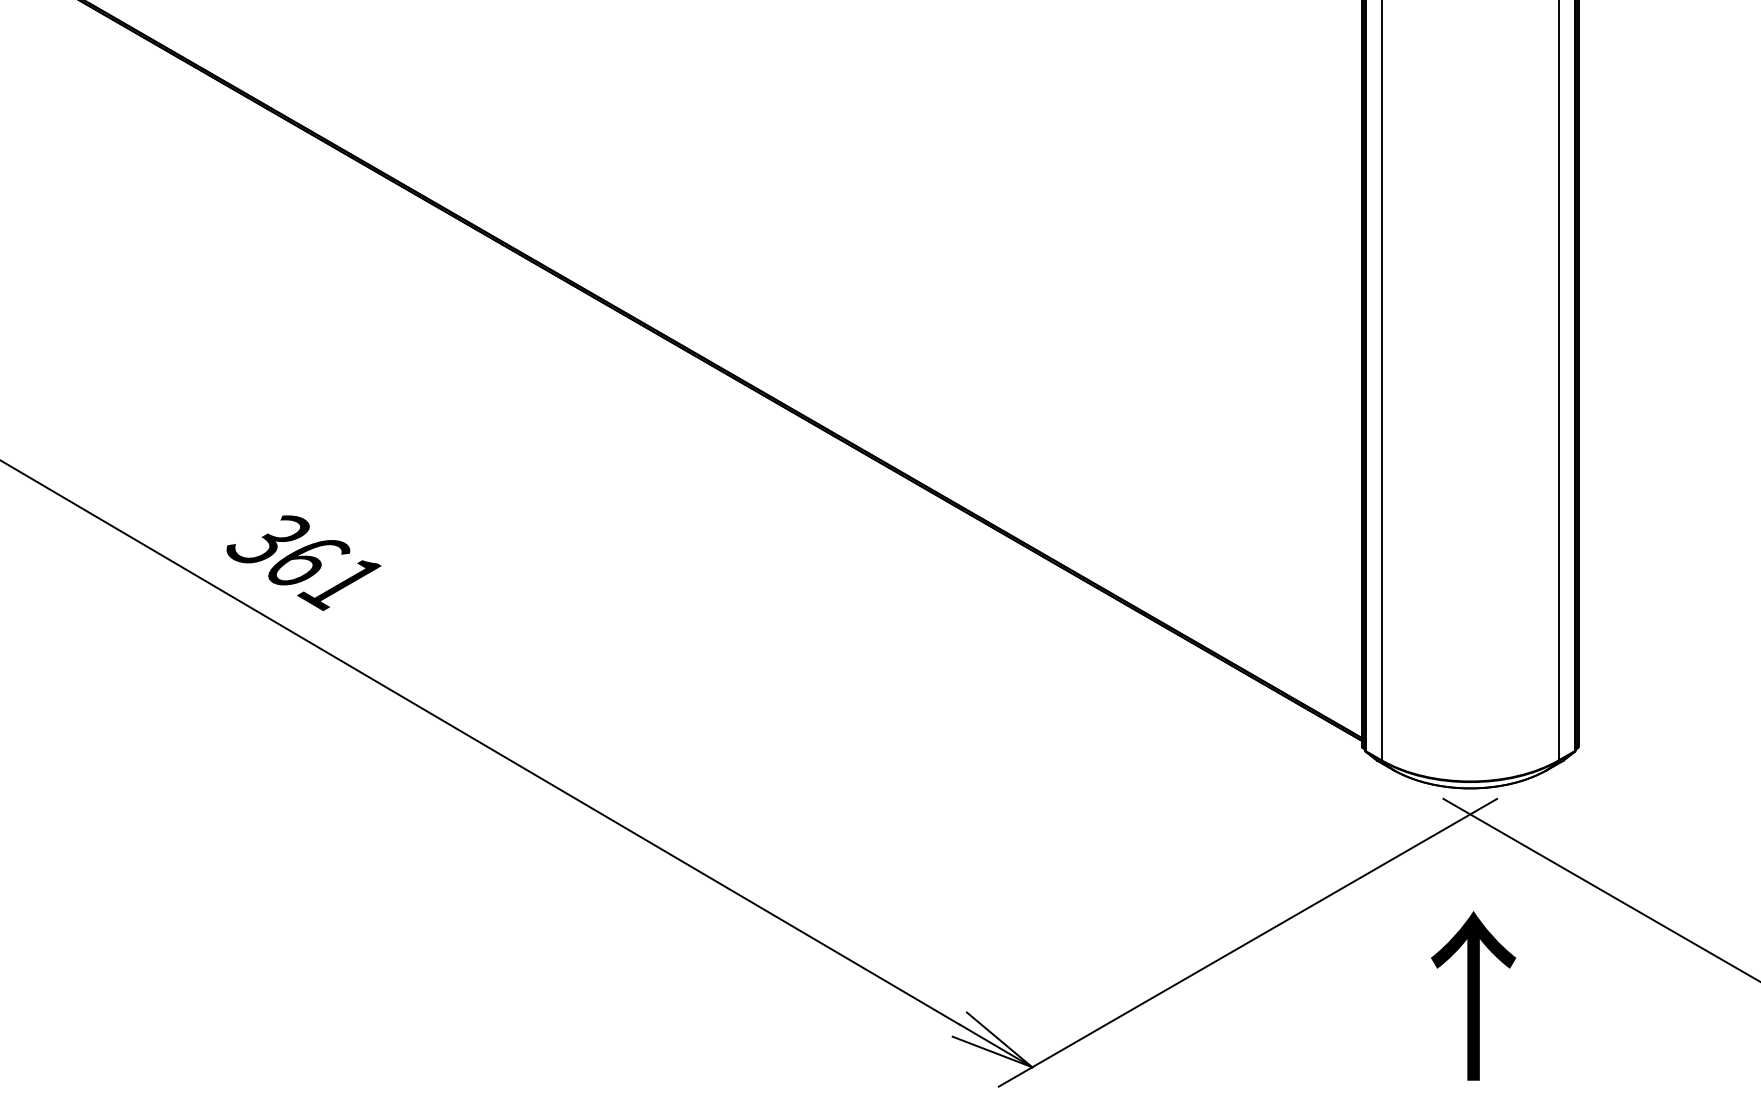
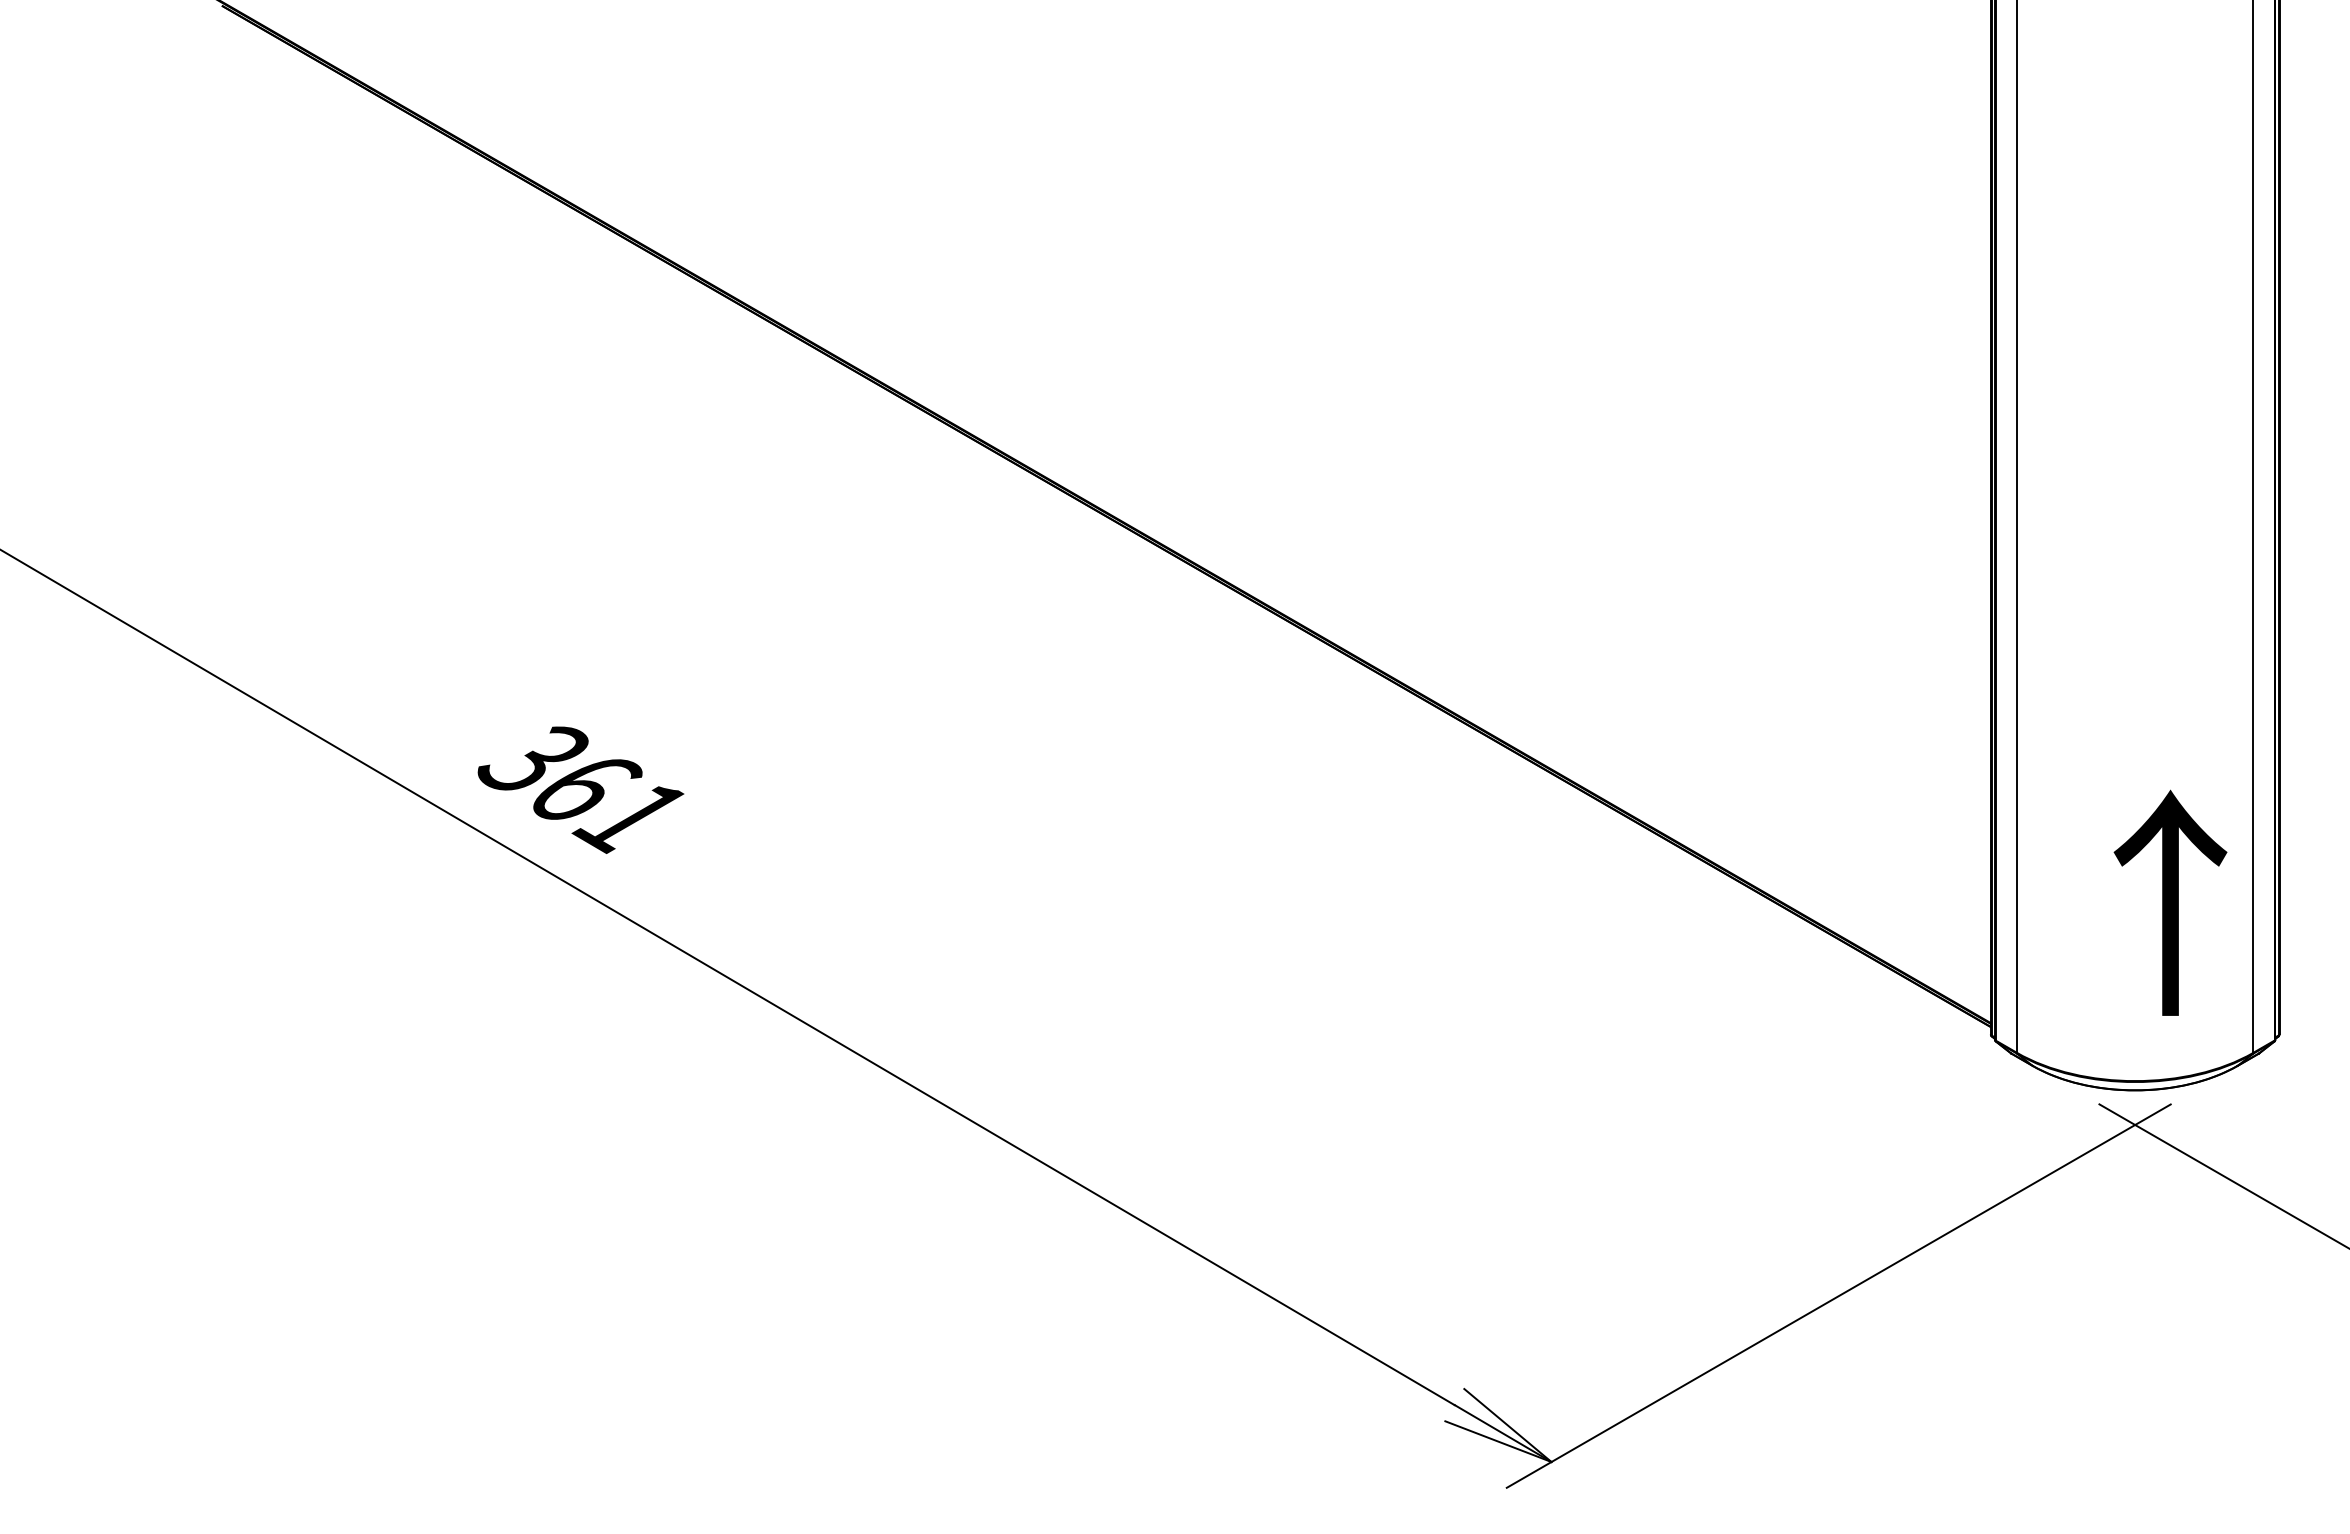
text: (1473, 995) -> (2170, 902), moved

